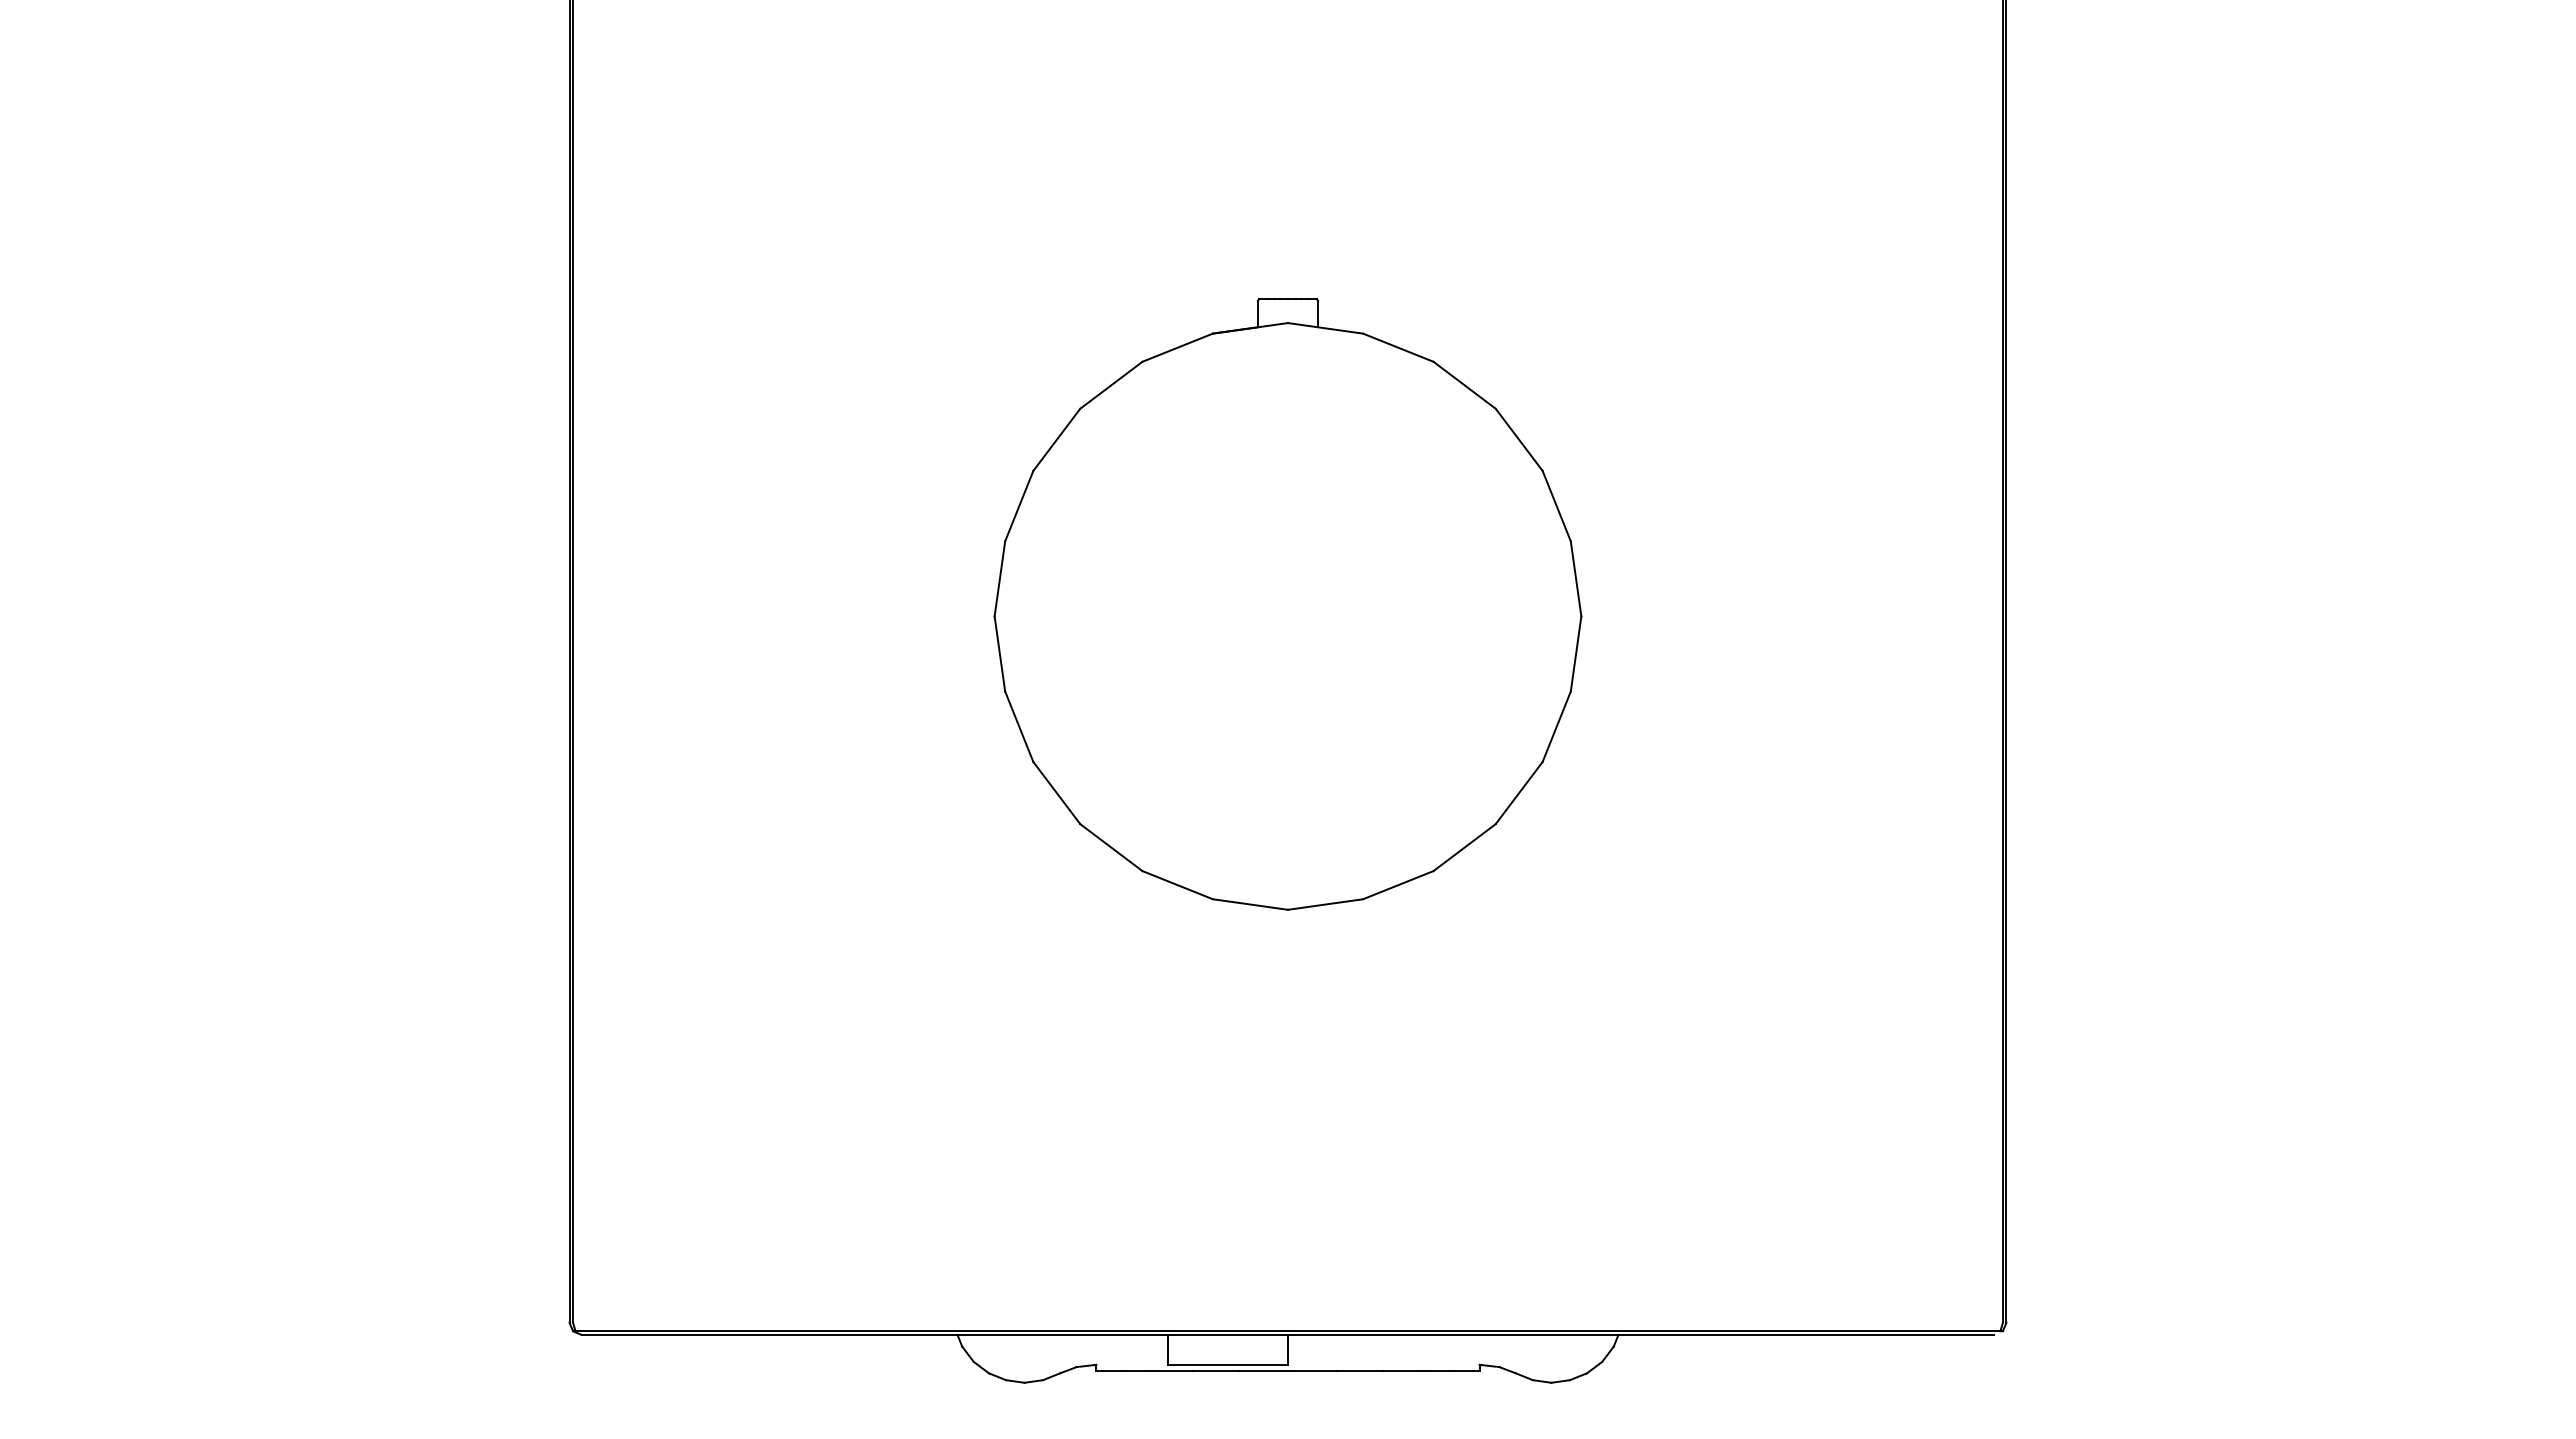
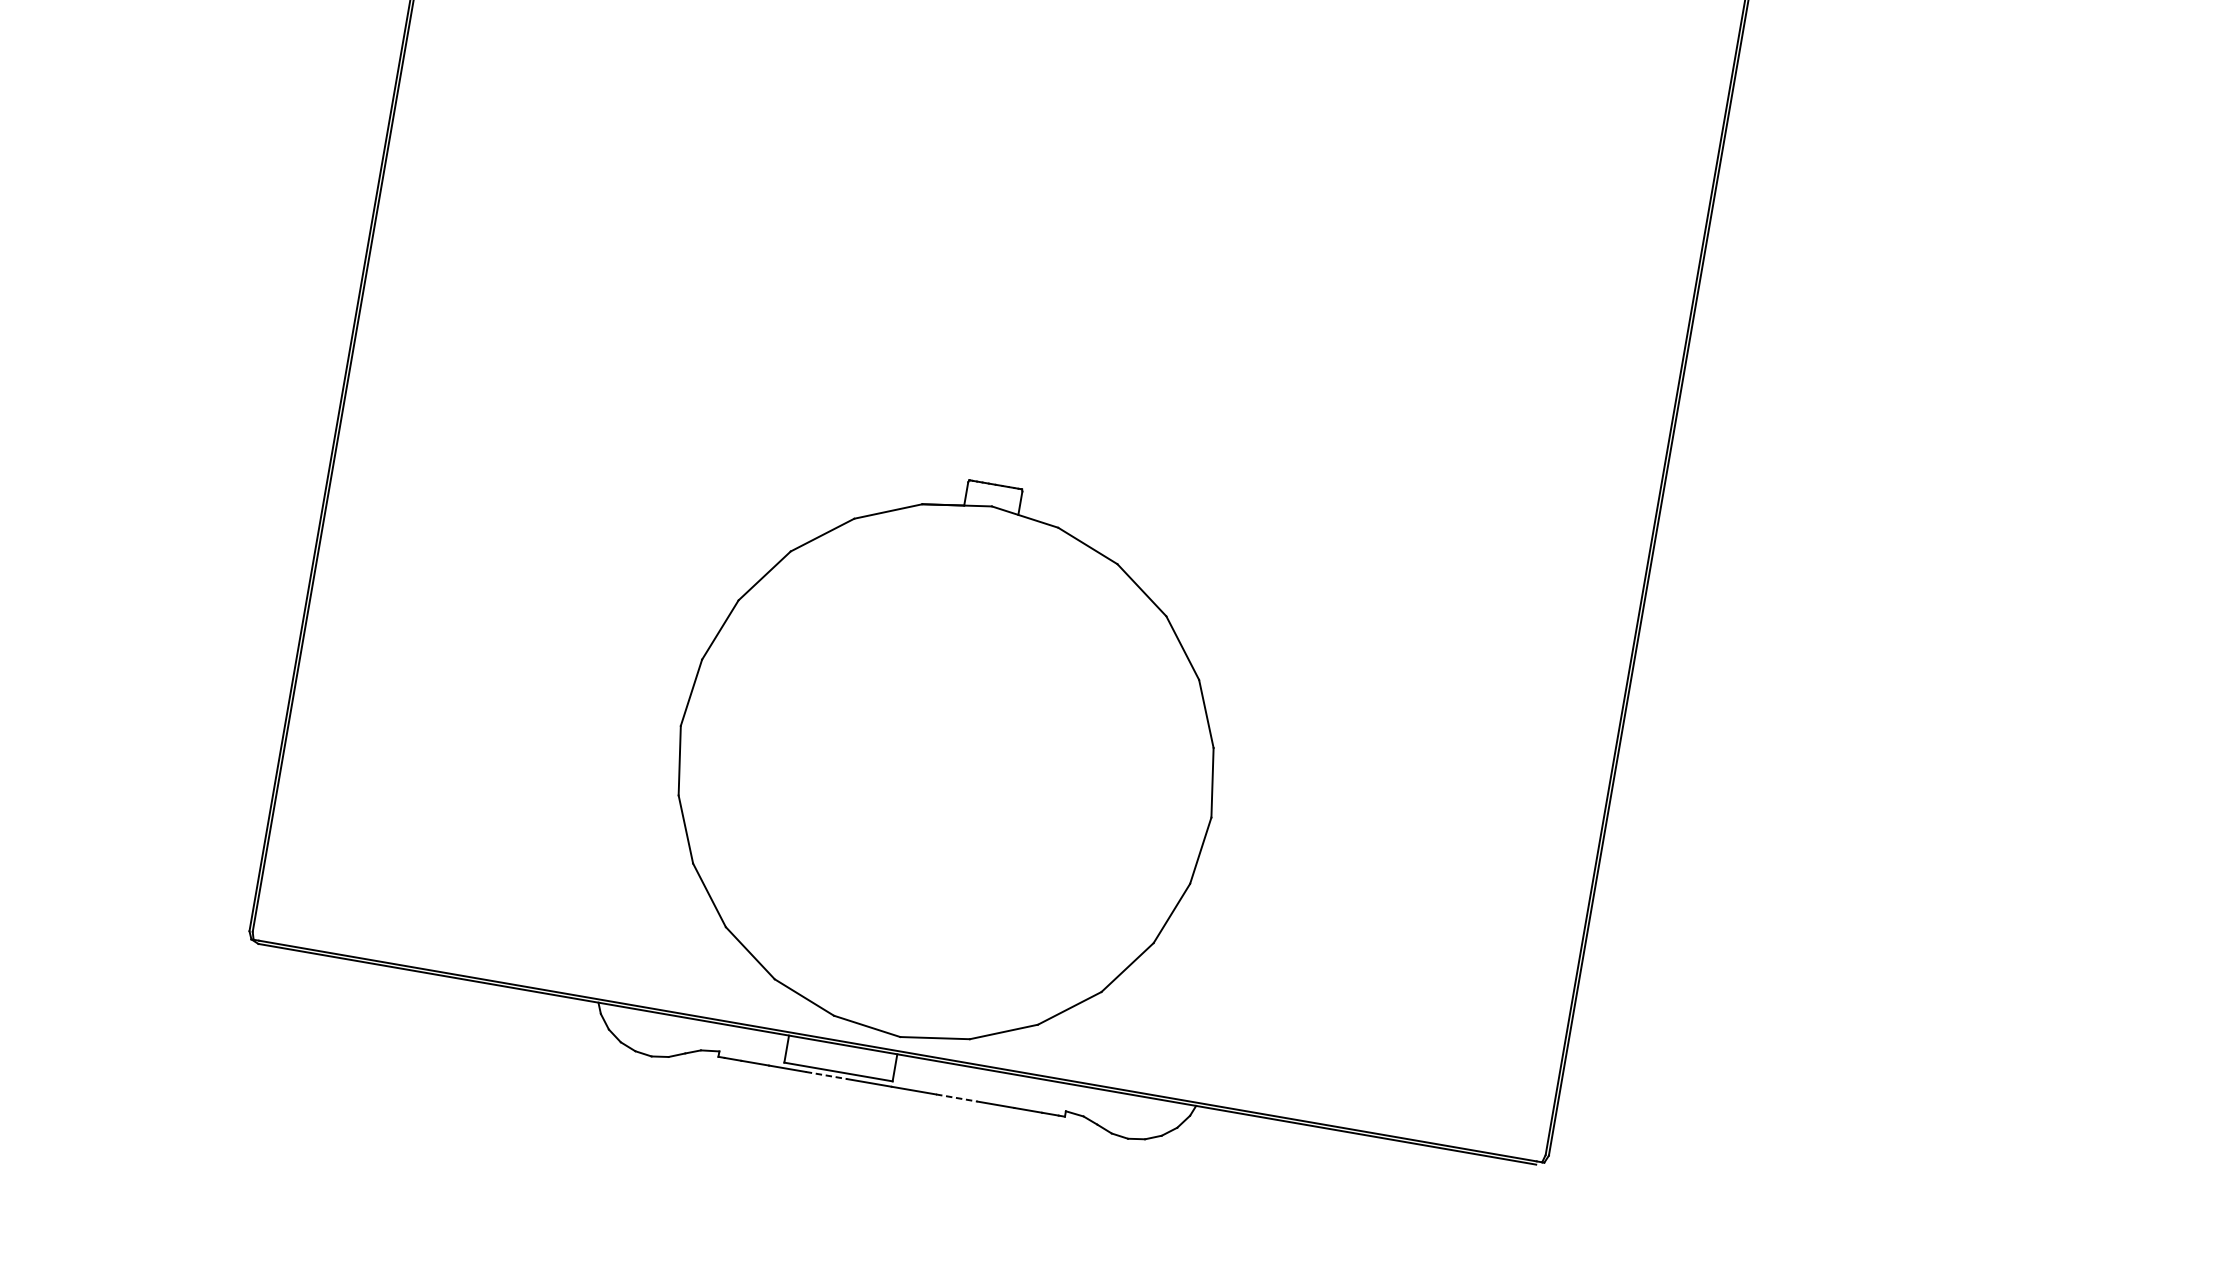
part: (1287, 604) -> (947, 760), moved
line: (1215, 1370) -> (826, 1075), solid -> dashed
line: (1360, 1370) -> (957, 1097), solid -> dashed

